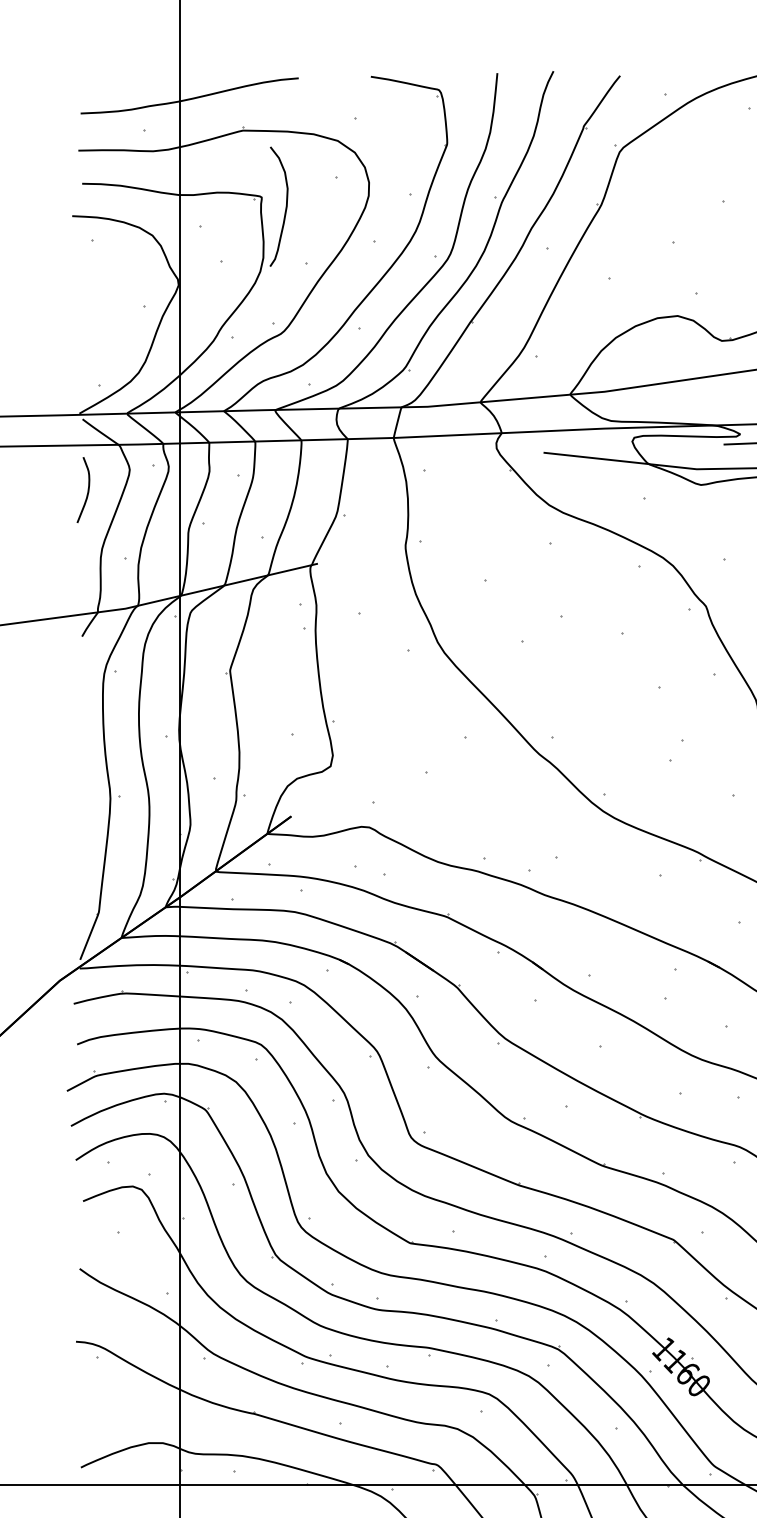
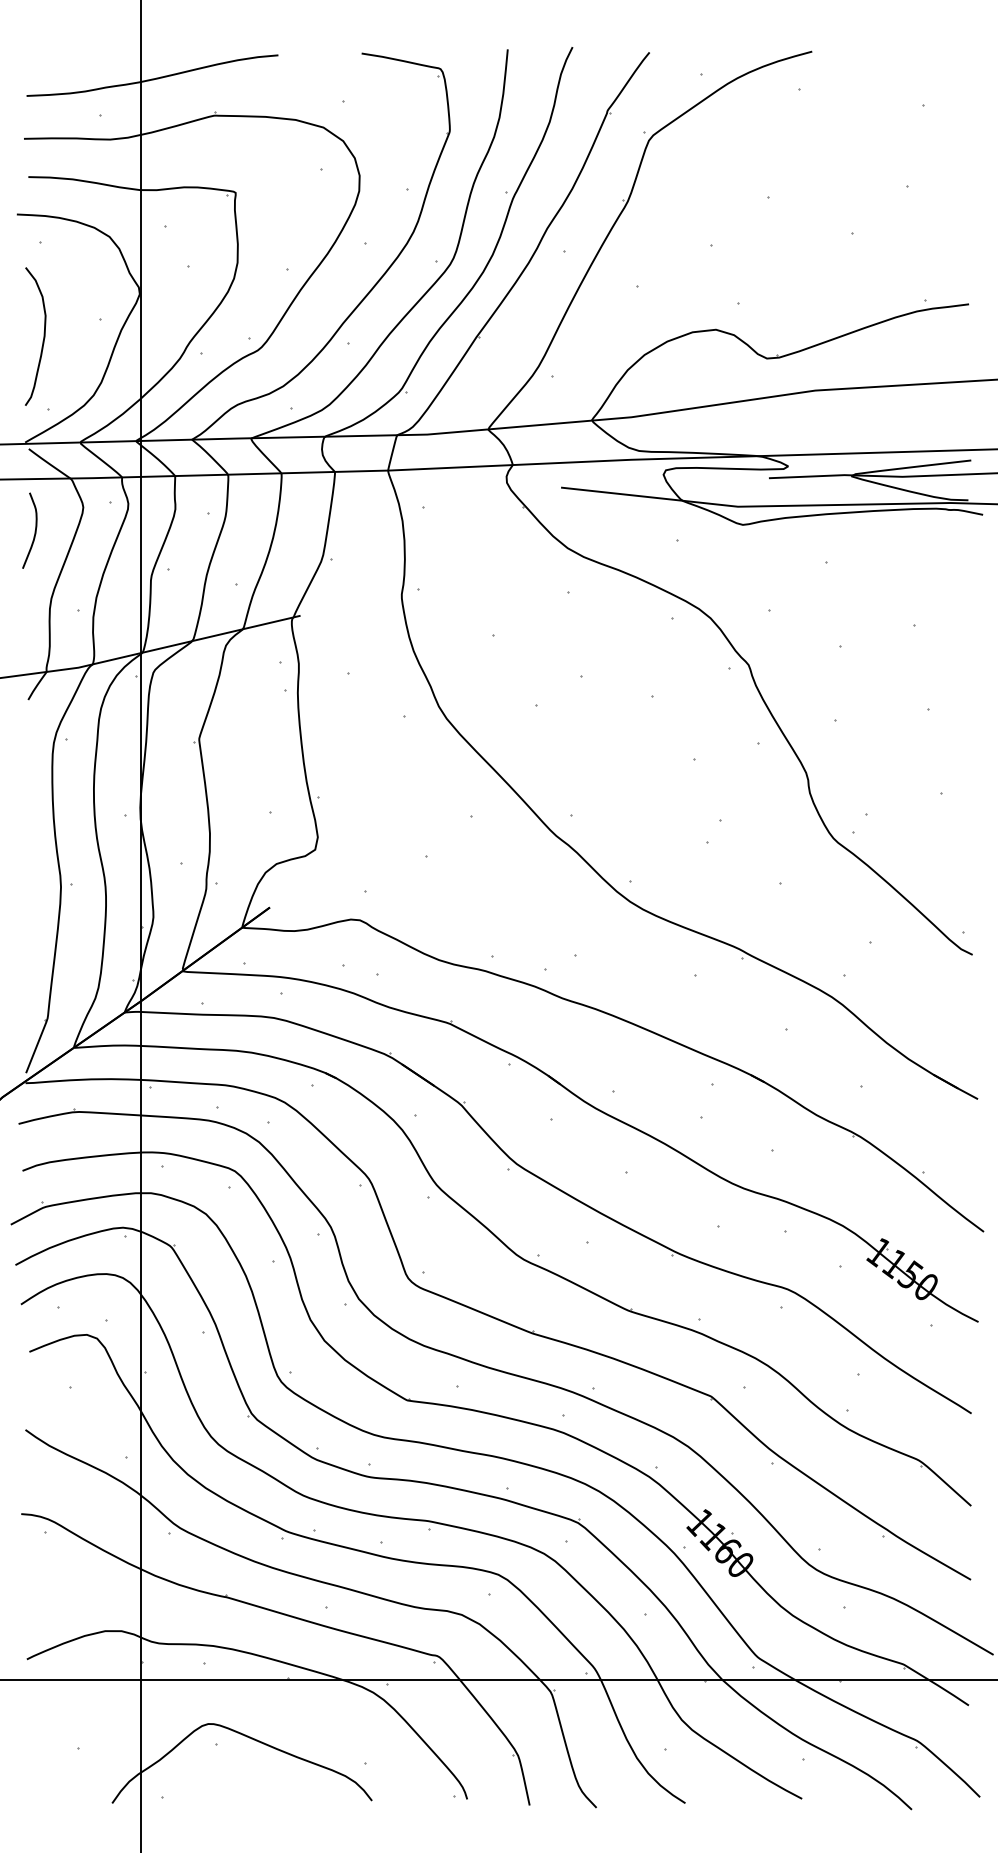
curve: (285, 206) -> (43, 336), moved

